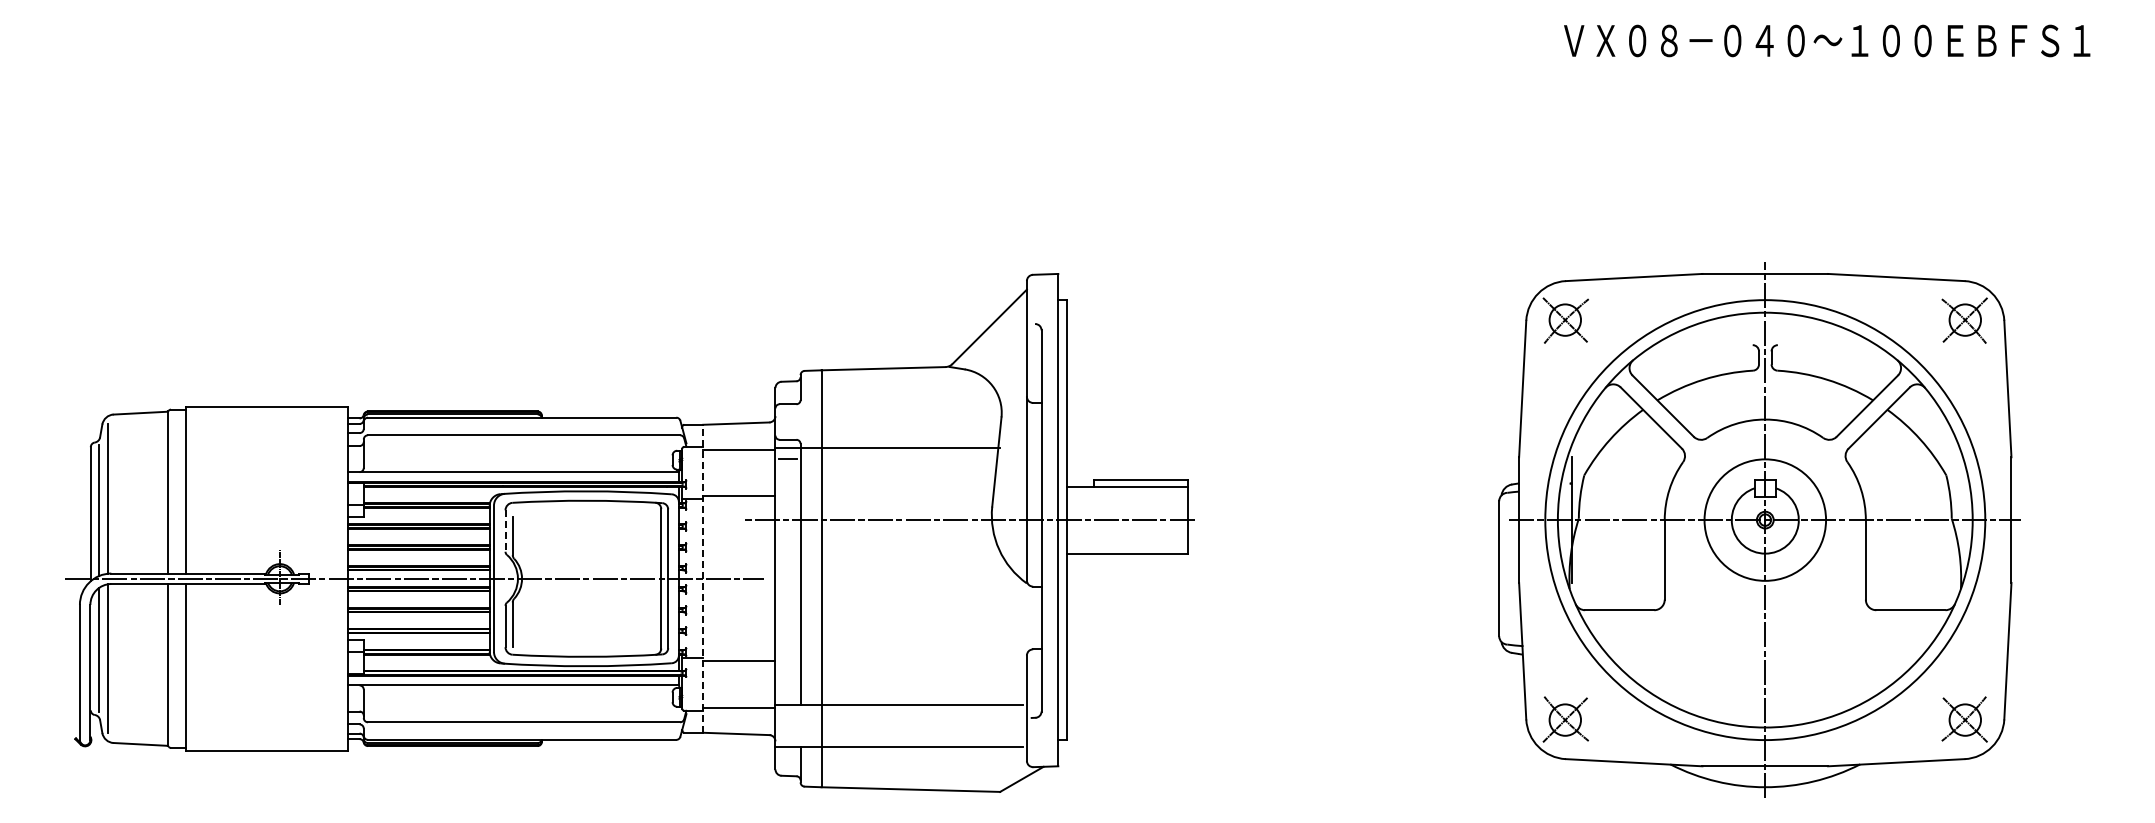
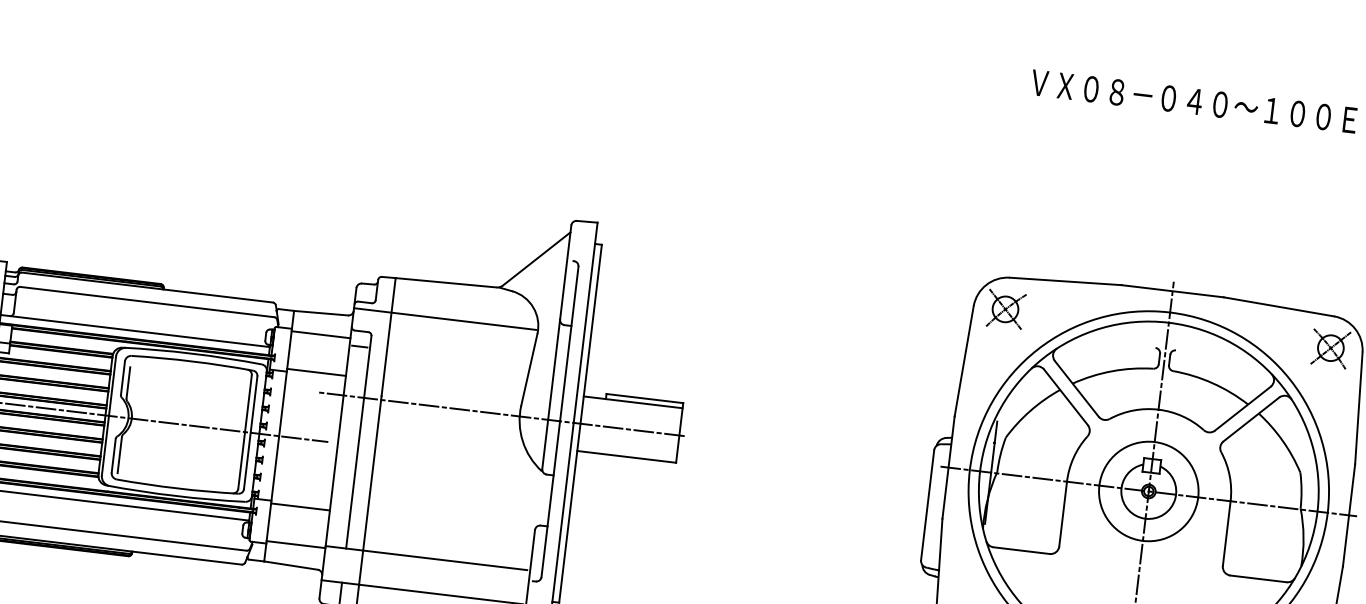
line: (887, 447) -> (445, 318), moved
line: (505, 531) -> (122, 378), dashed -> solid
line: (703, 578) -> (279, 435), dashed -> solid

